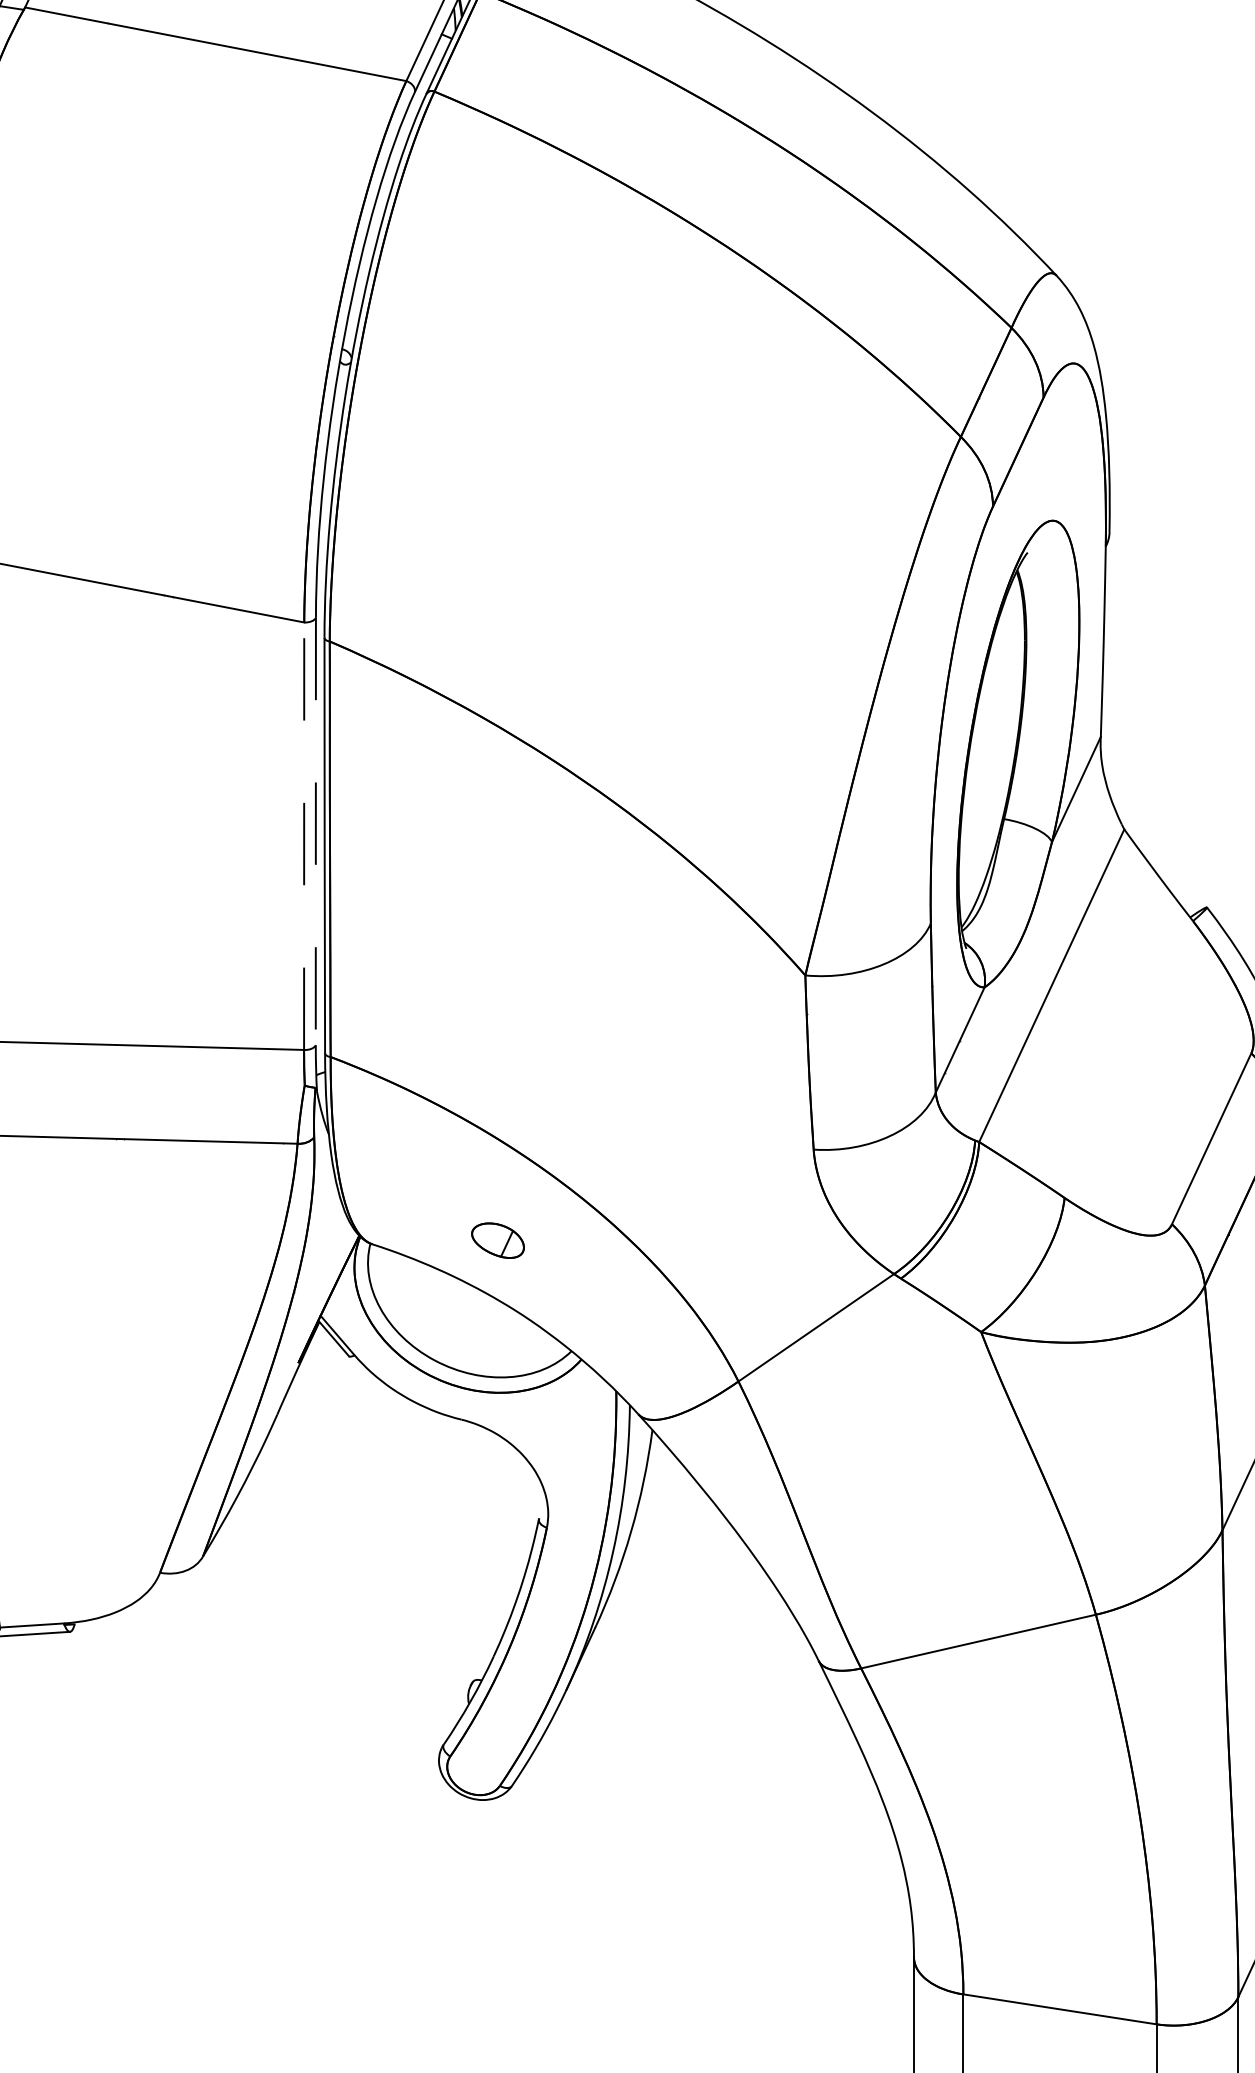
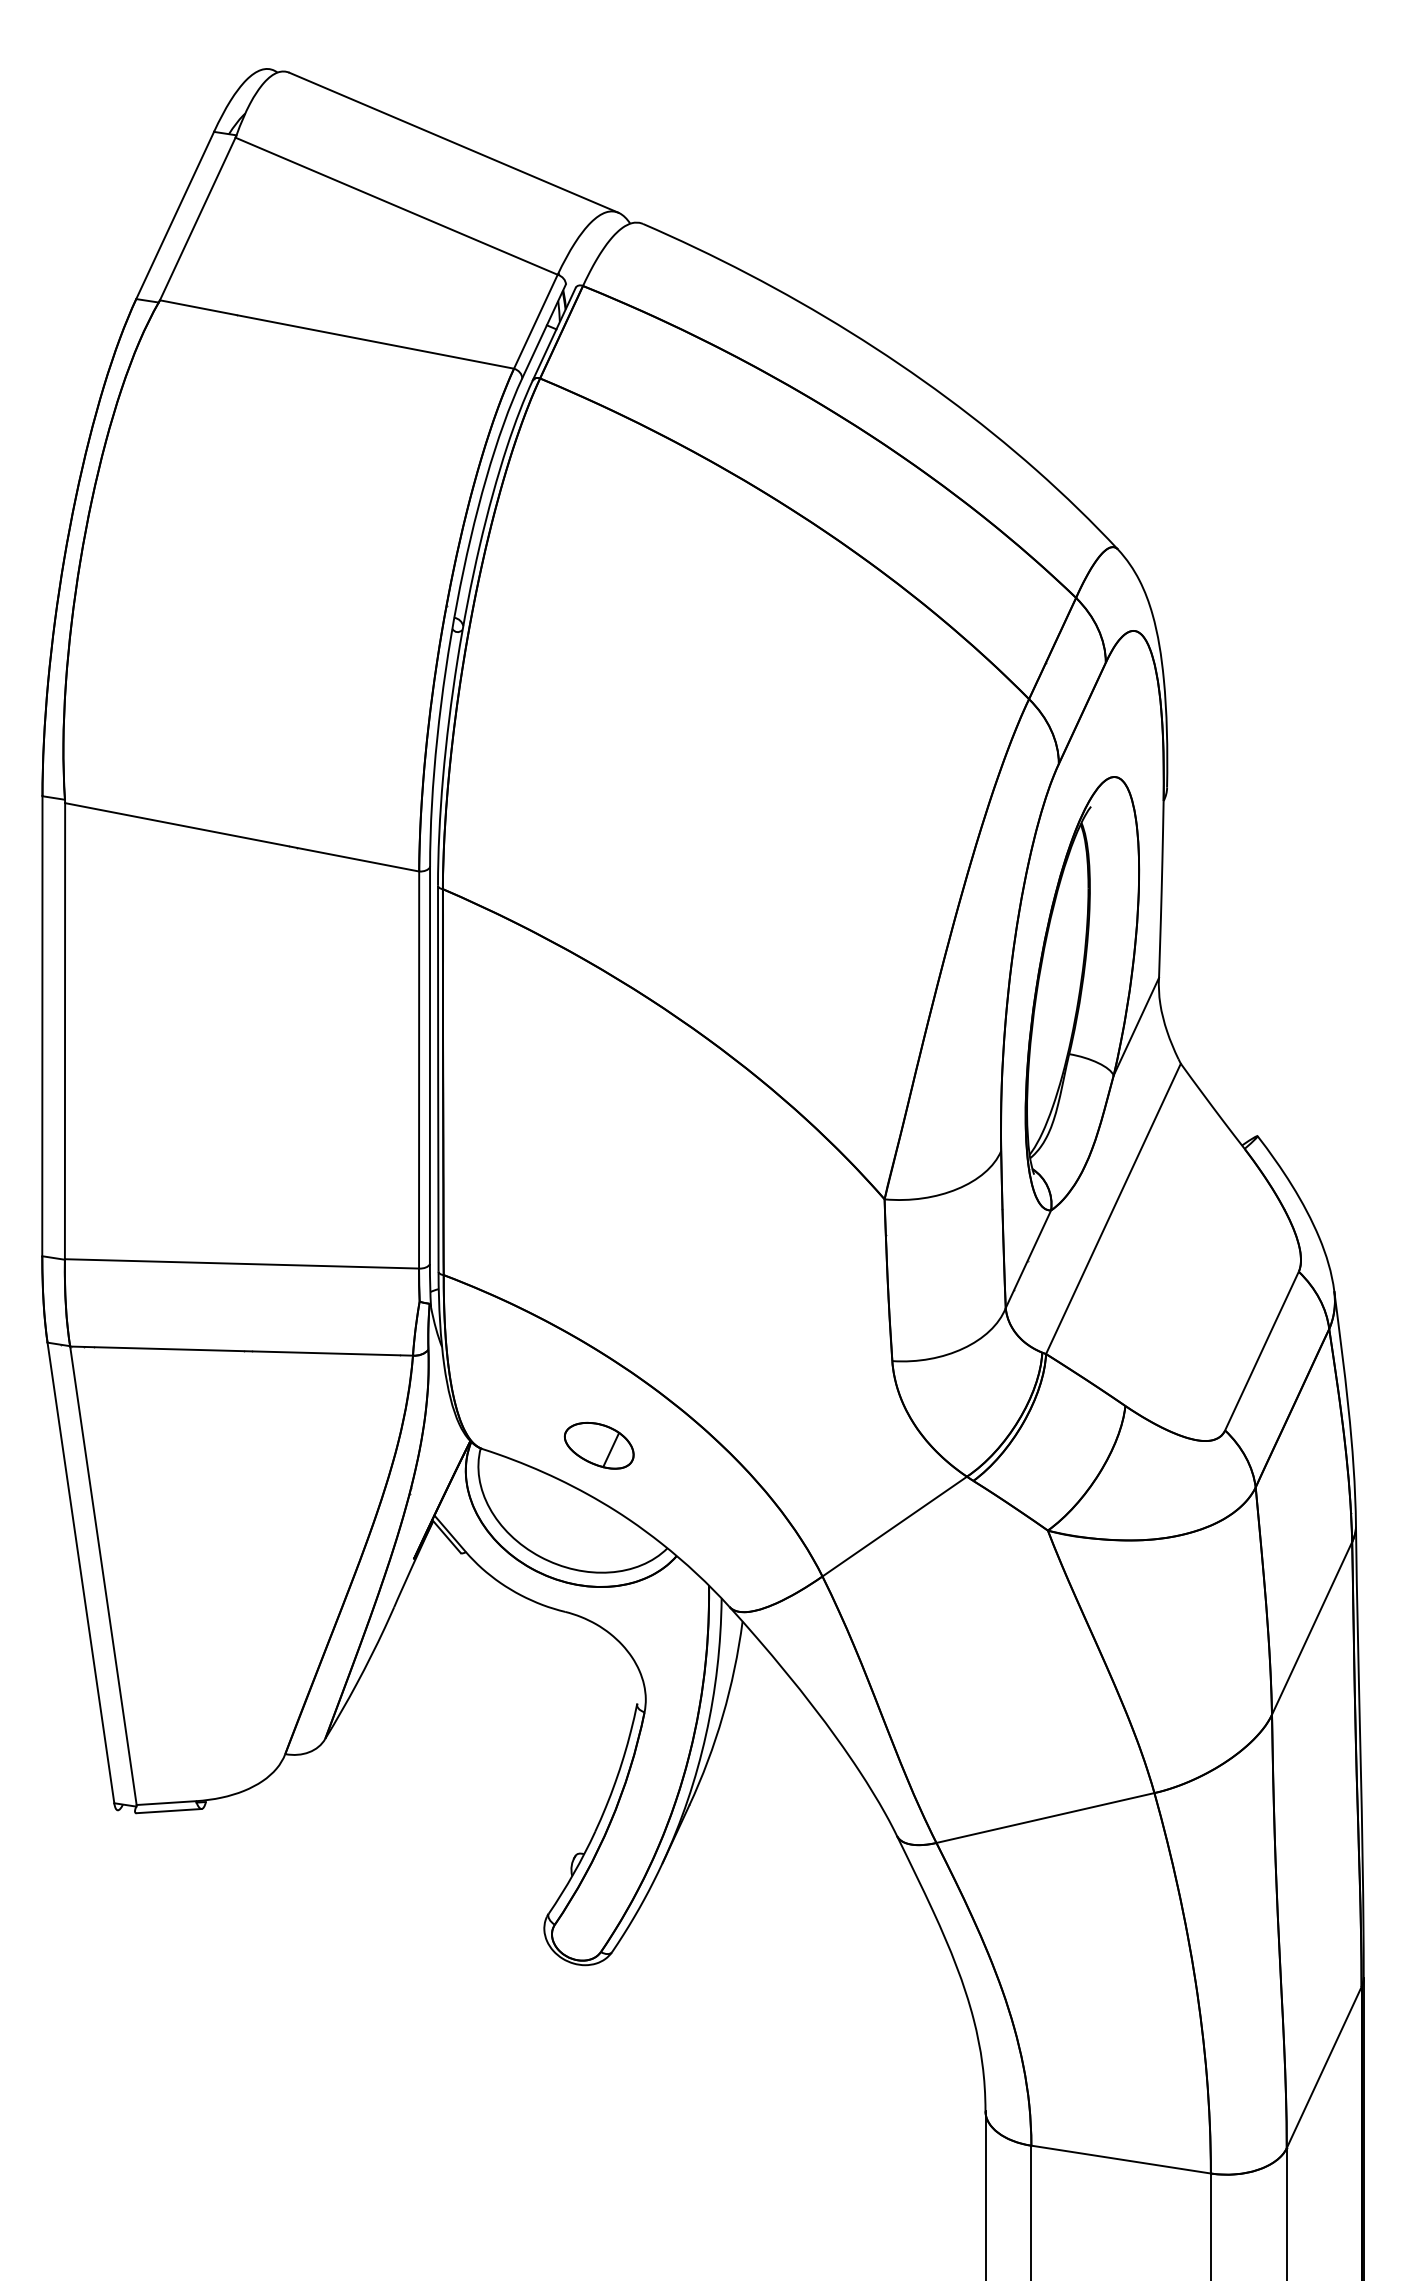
line: (315, 831) -> (429, 1065), dashed -> solid
line: (304, 836) -> (419, 1070), dashed -> solid
part: (497, 1240) -> (598, 1445), size x1.43

